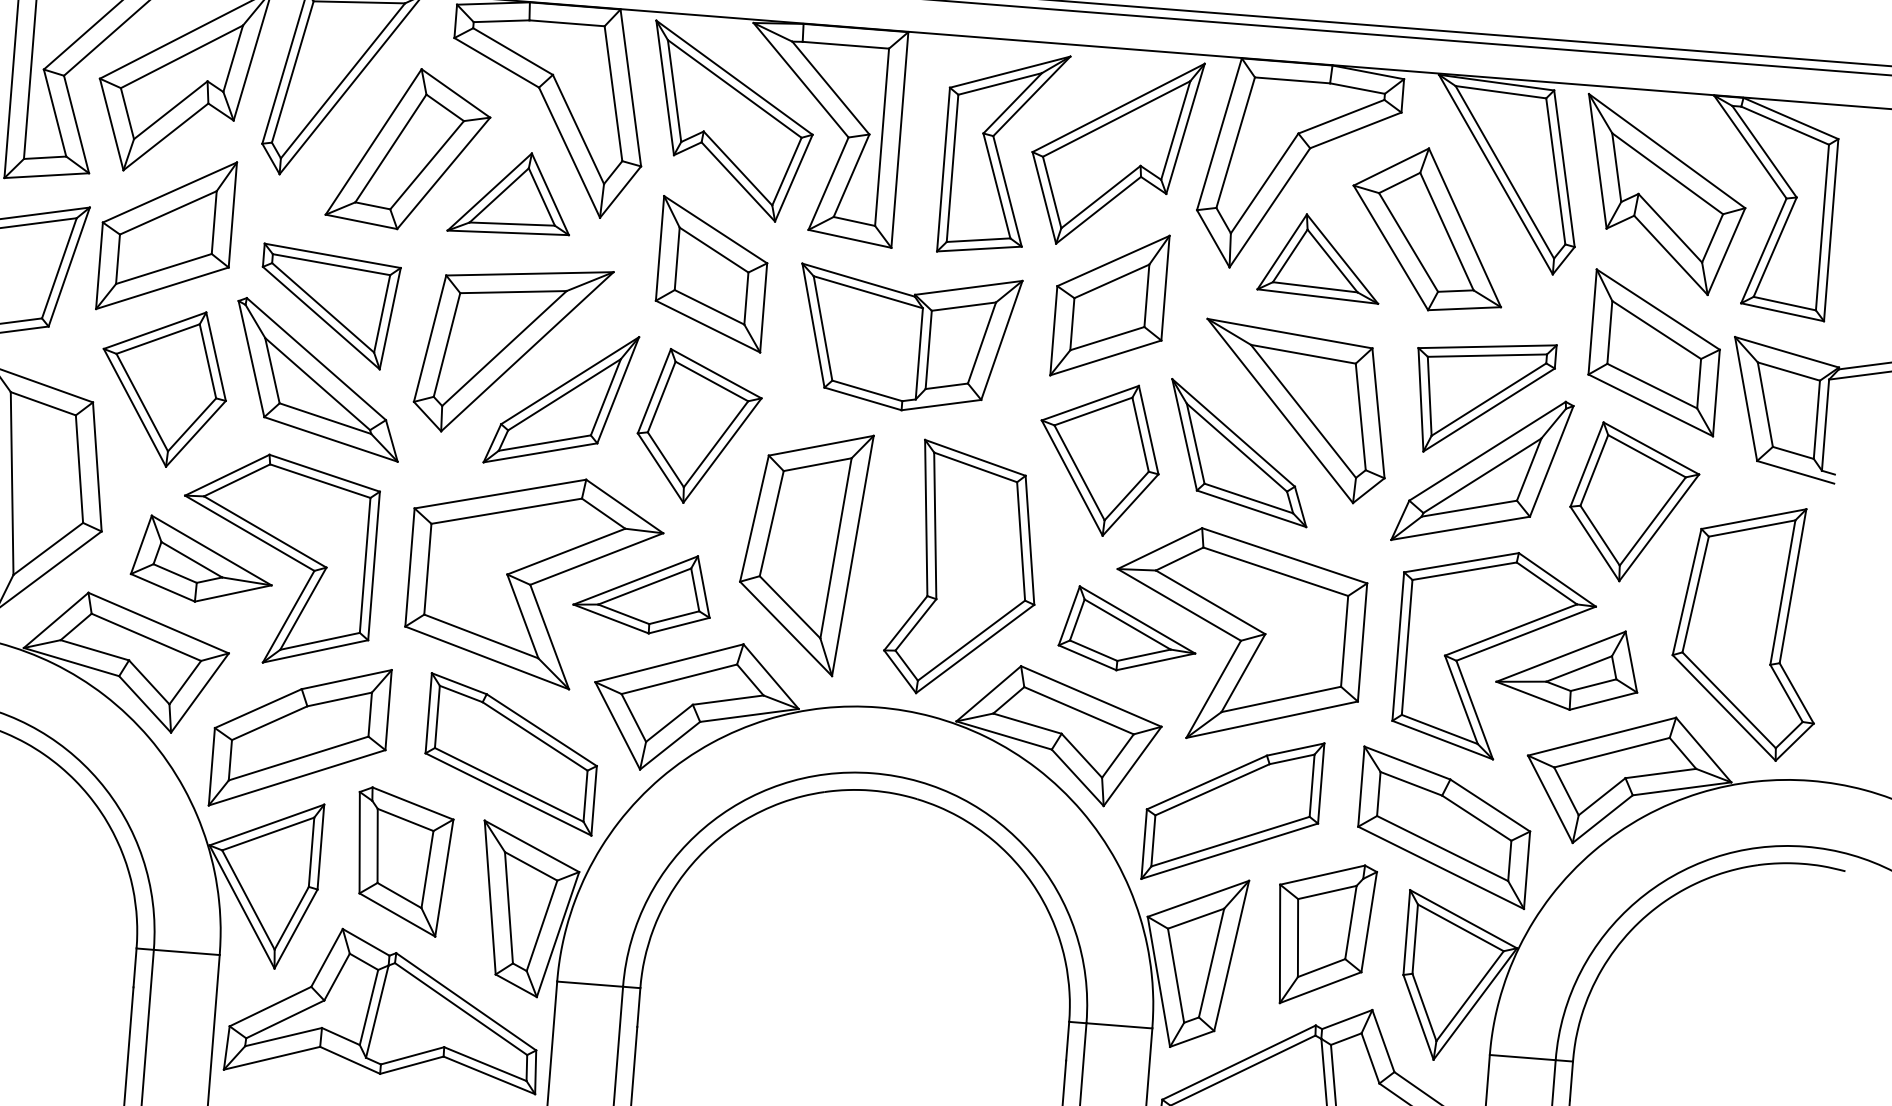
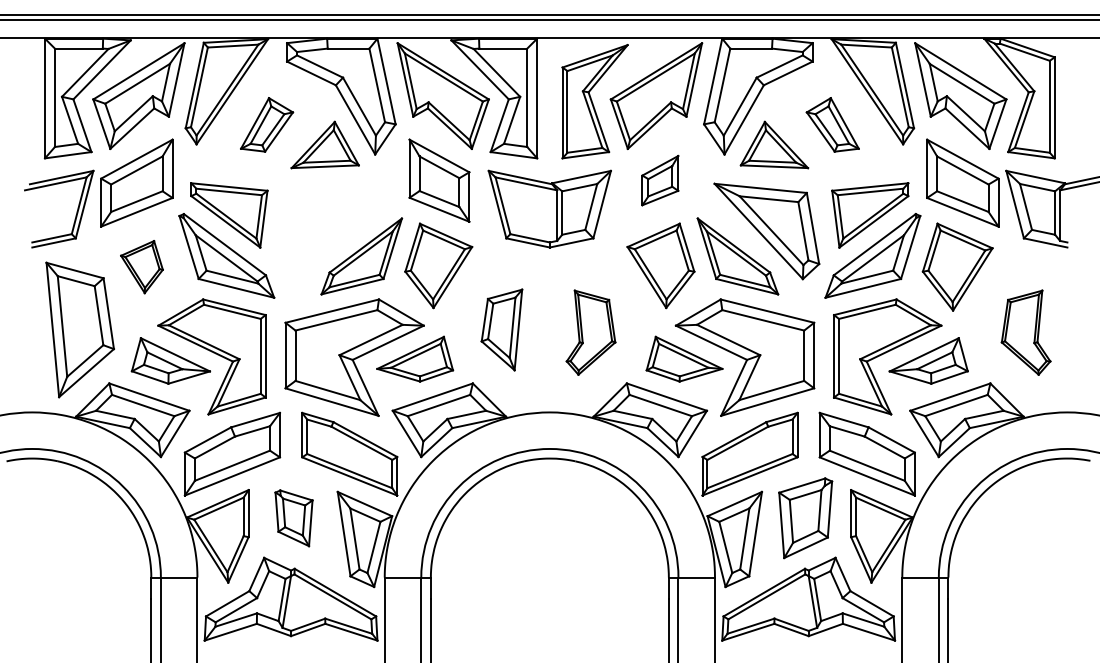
part: (408, 148) -> (266, 124), size x0.6
part: (1428, 228) -> (832, 124), size x0.6
part: (1110, 305) -> (660, 180), size x0.6
part: (512, 350) -> (332, 231), removed
part: (163, 386) -> (141, 266), size x0.6
part: (802, 551) -> (501, 329), size x0.6
part: (962, 569) -> (590, 332), size x0.6
part: (1746, 630) -> (1025, 332), size x0.6
part: (401, 862) -> (293, 518), size x0.7

